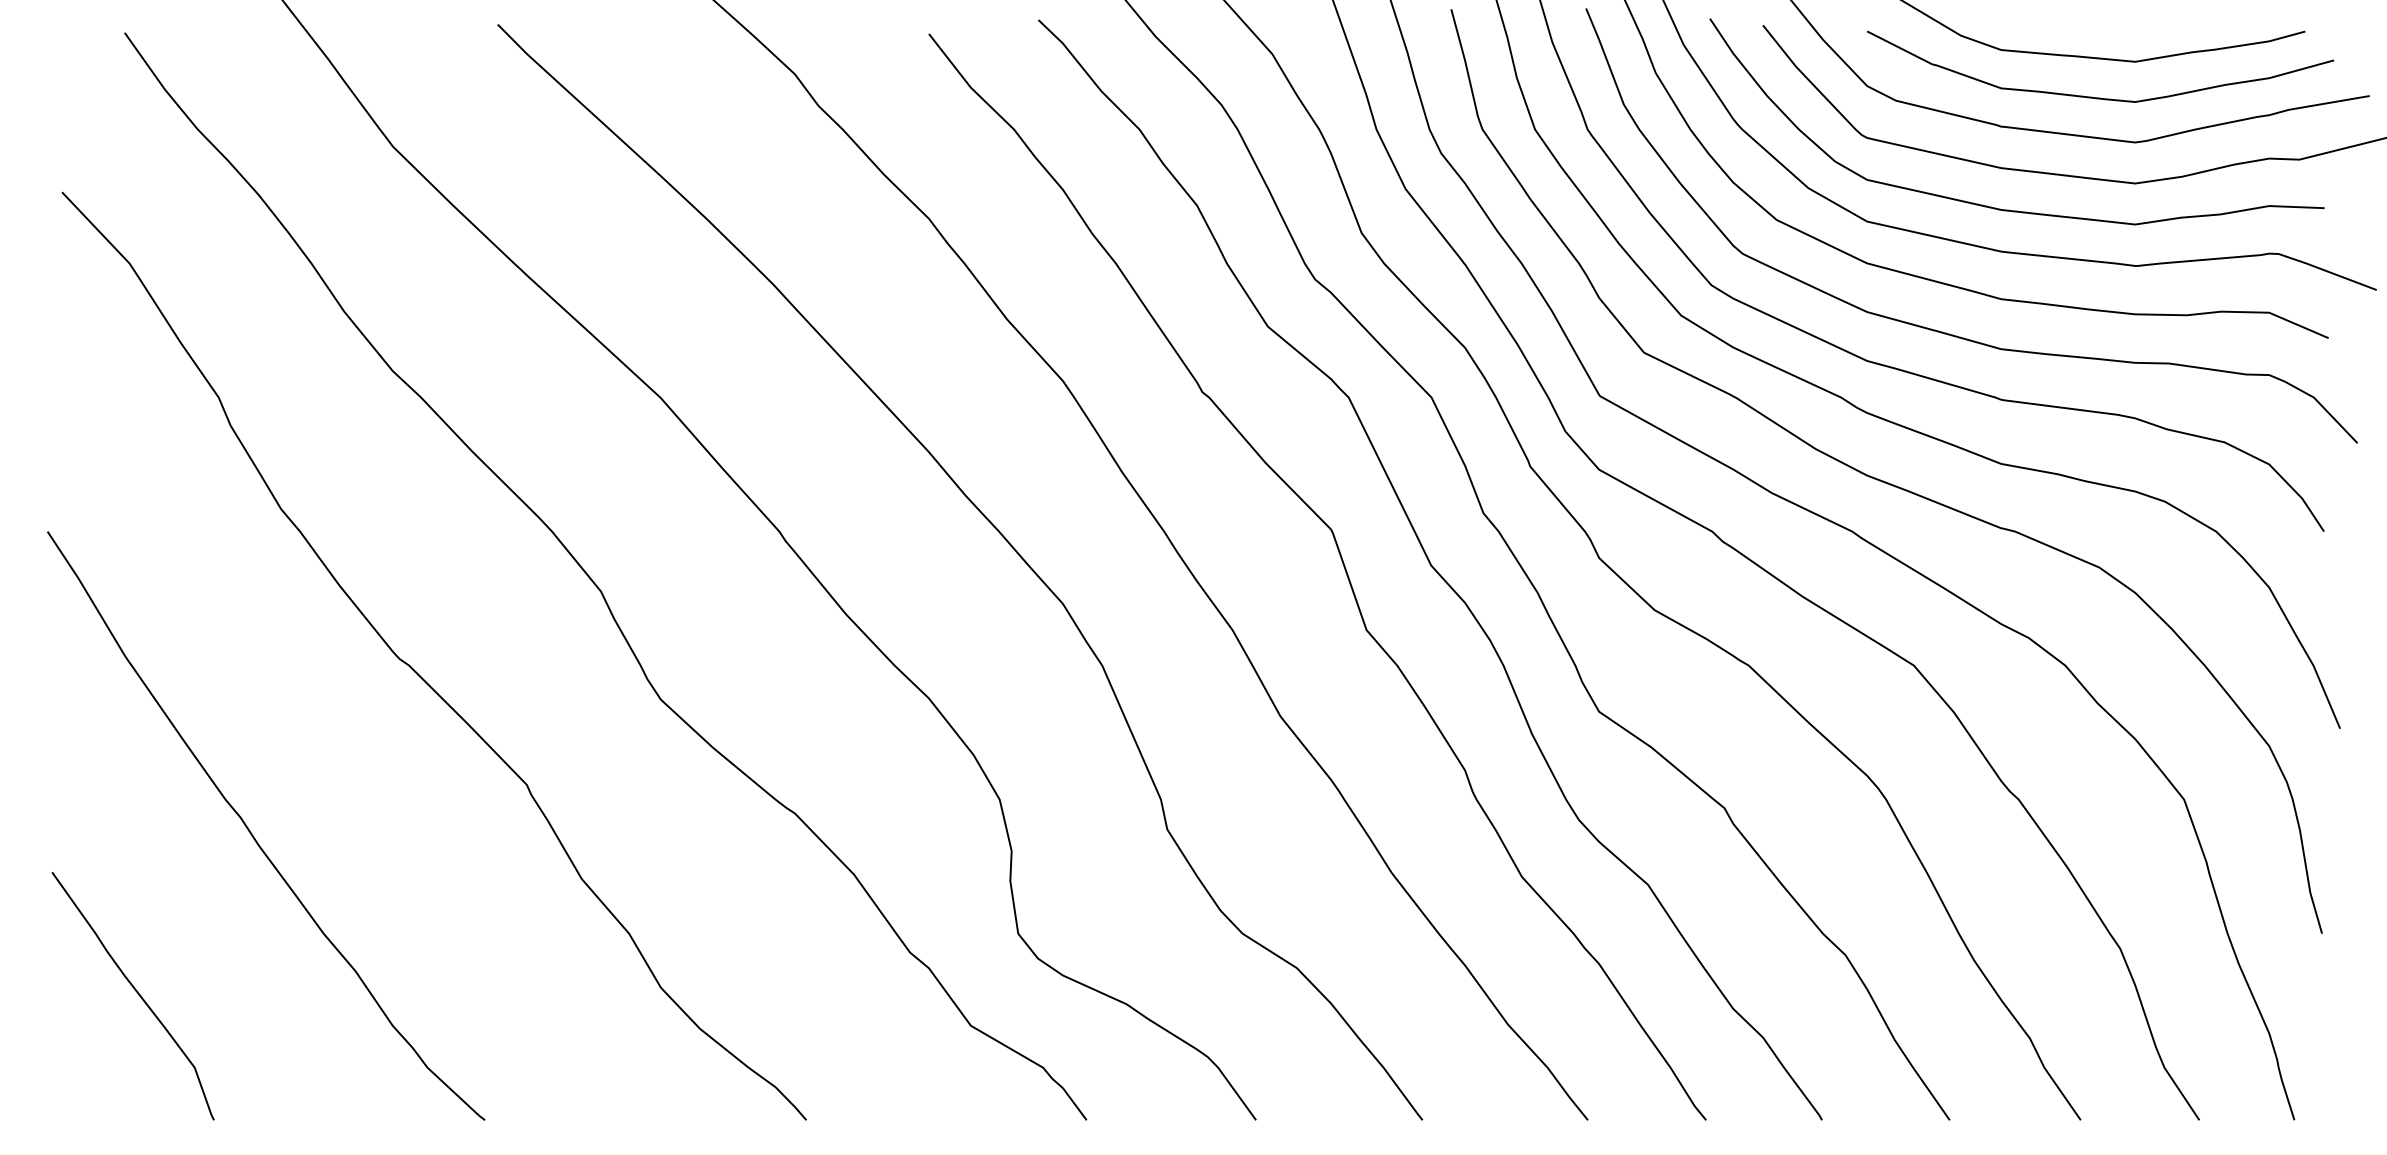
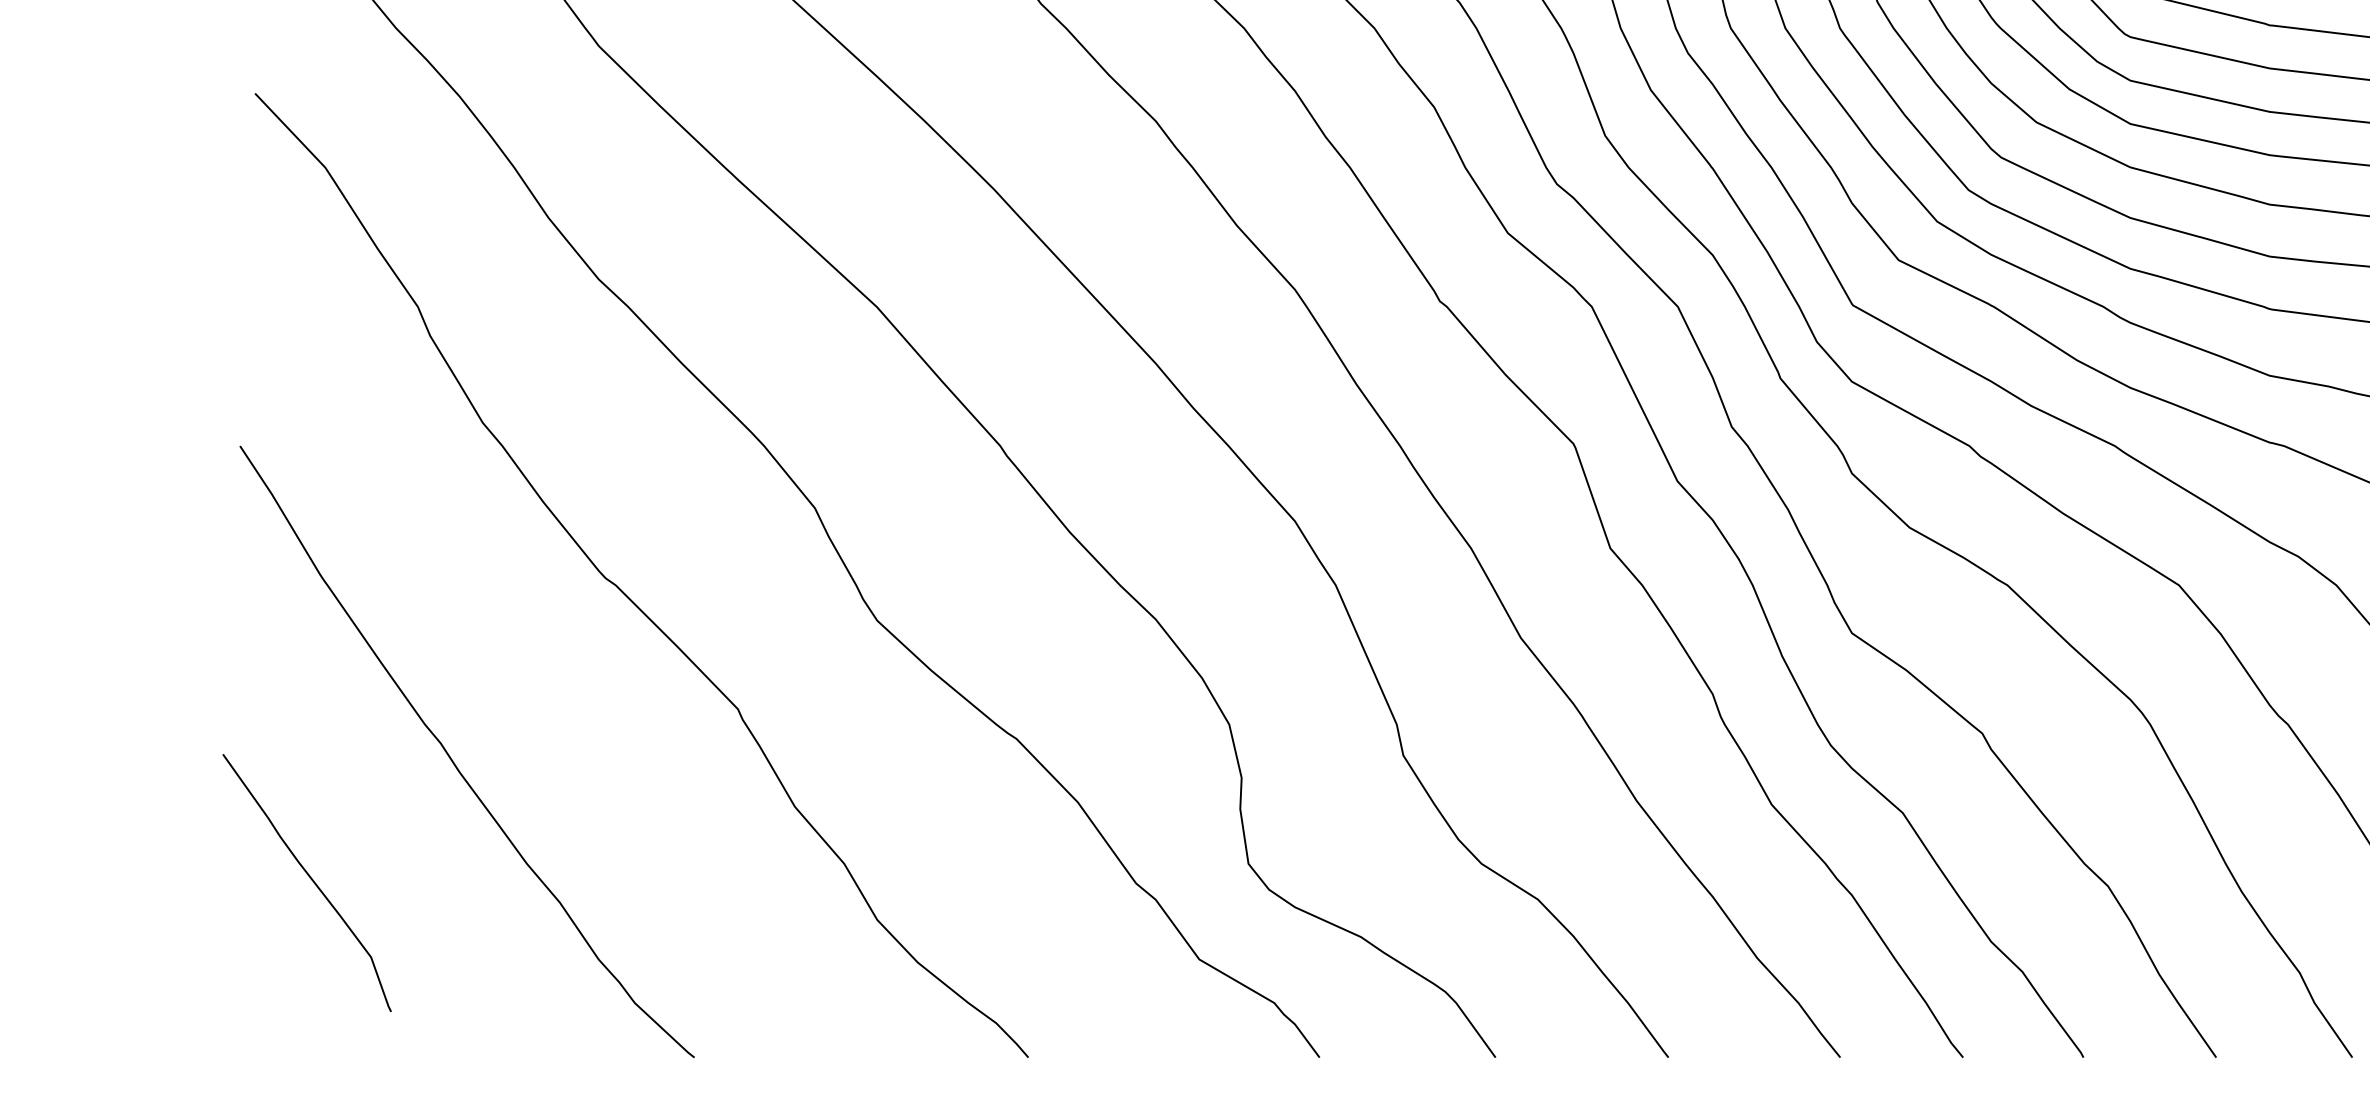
curve: (136, 992) -> (310, 879), moved

